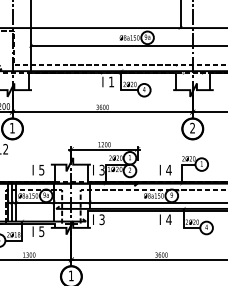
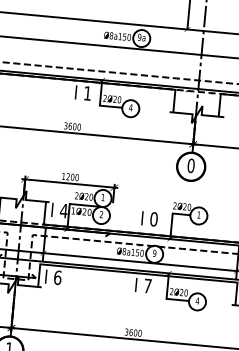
text: (192, 128) -> (190, 166), 2 -> 0
text: (101, 169) -> (63, 210), 3 -> 4
text: (168, 169) -> (153, 218), 4 -> 0
text: (101, 219) -> (57, 277), 3 -> 6
text: (168, 219) -> (147, 285), 4 -> 7

